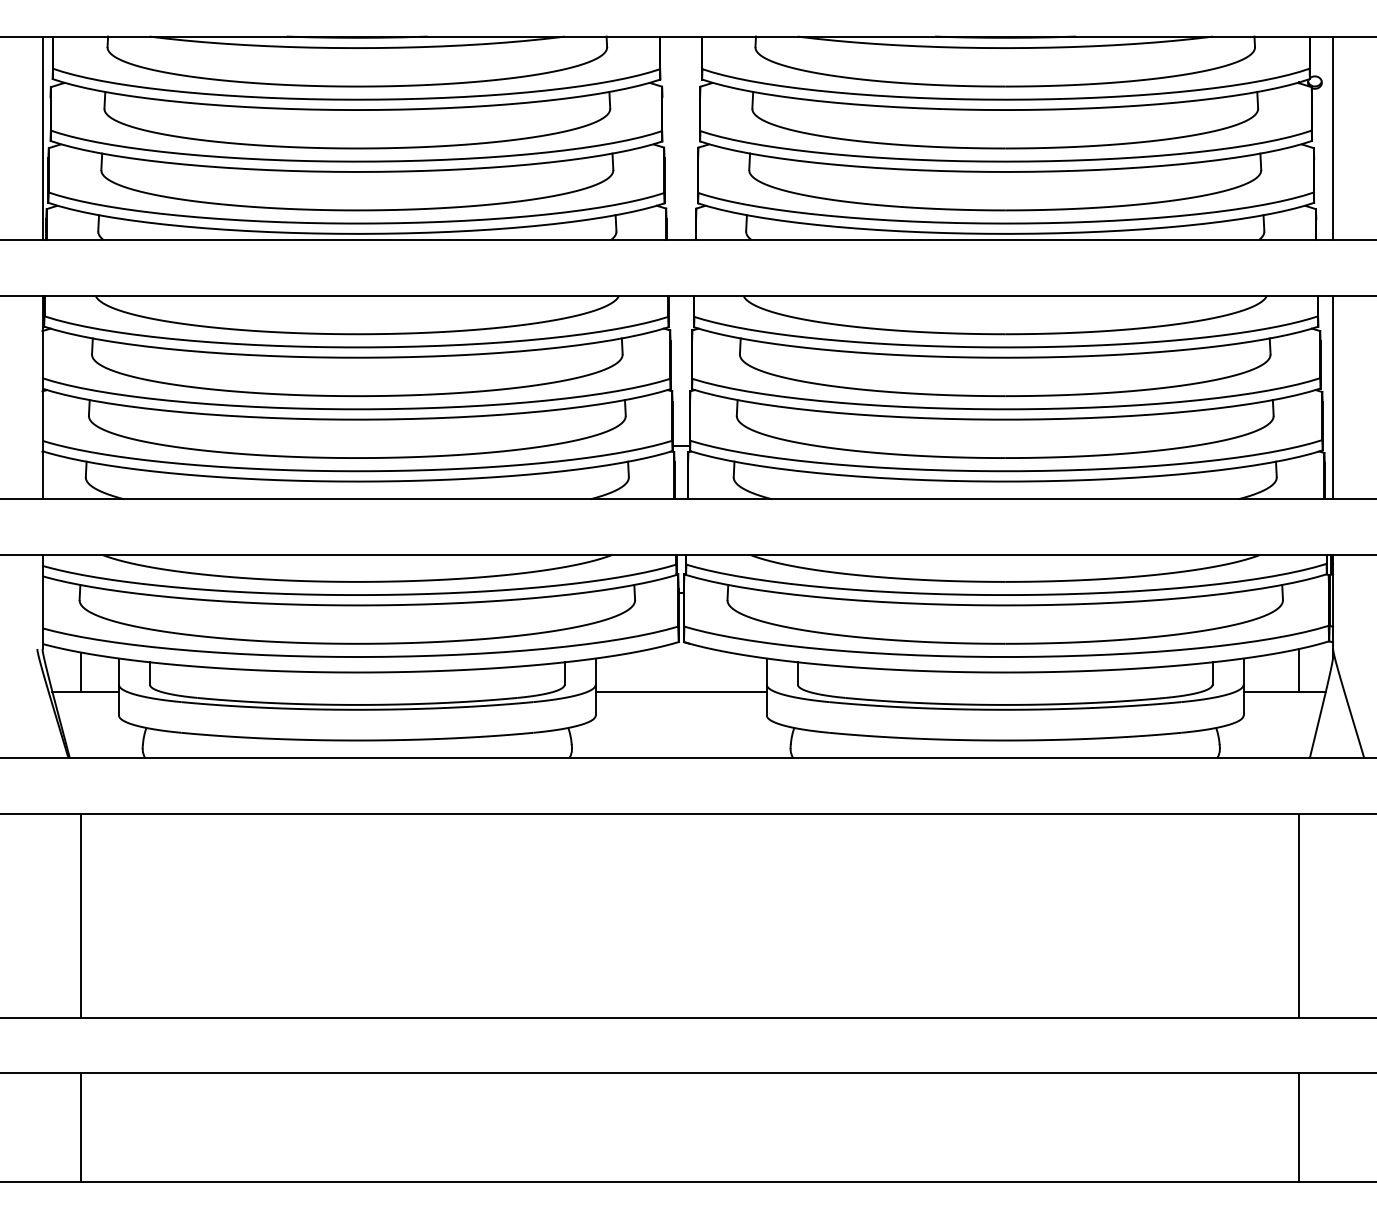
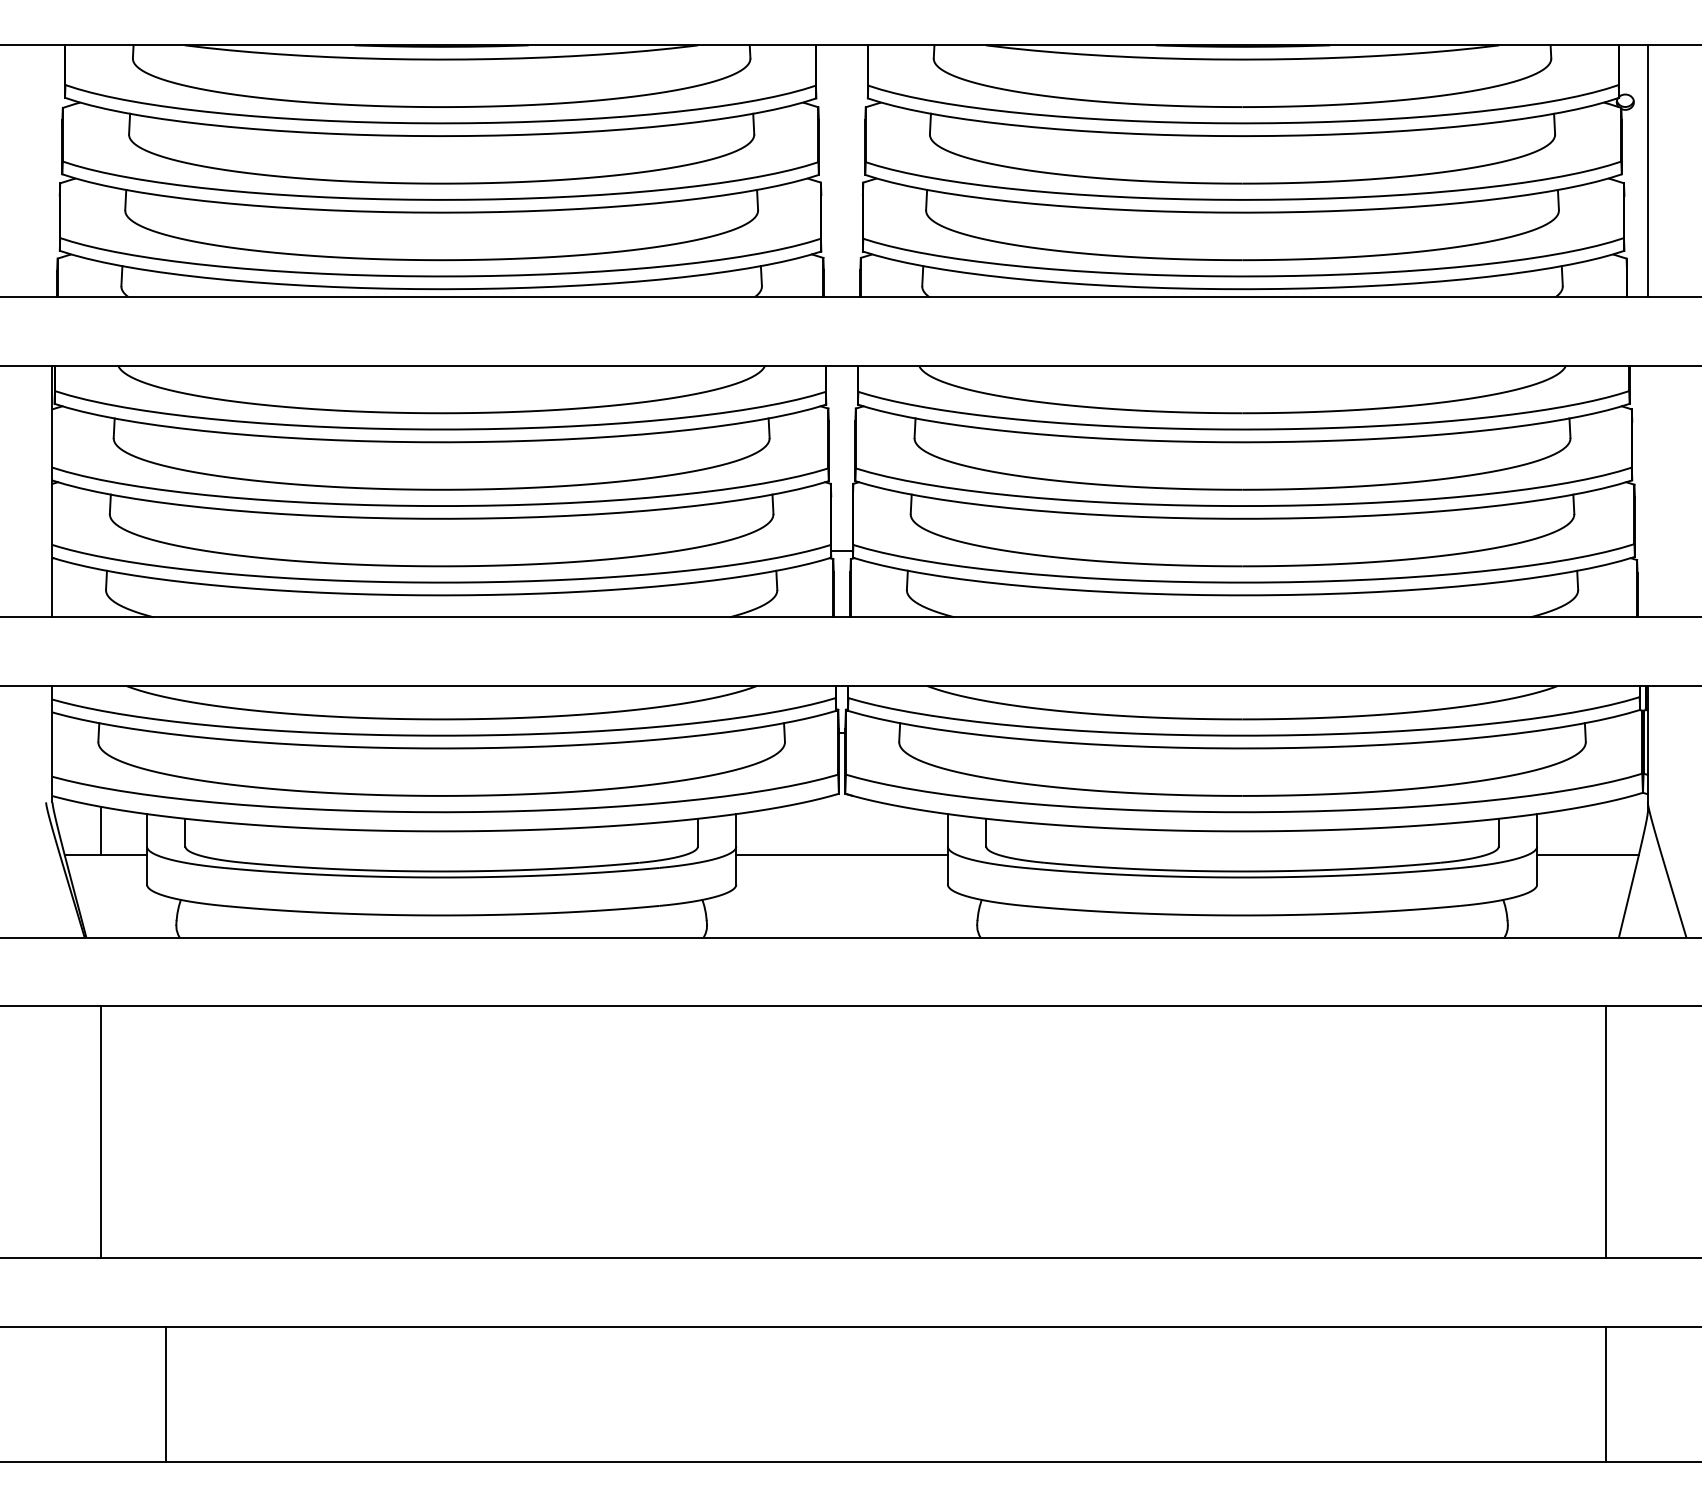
line: (42, 137) -> (52, 170), removed
line: (1332, 397) -> (1647, 491), removed
line: (1299, 670) -> (1606, 828), removed
line: (81, 1127) -> (165, 1393), moved

